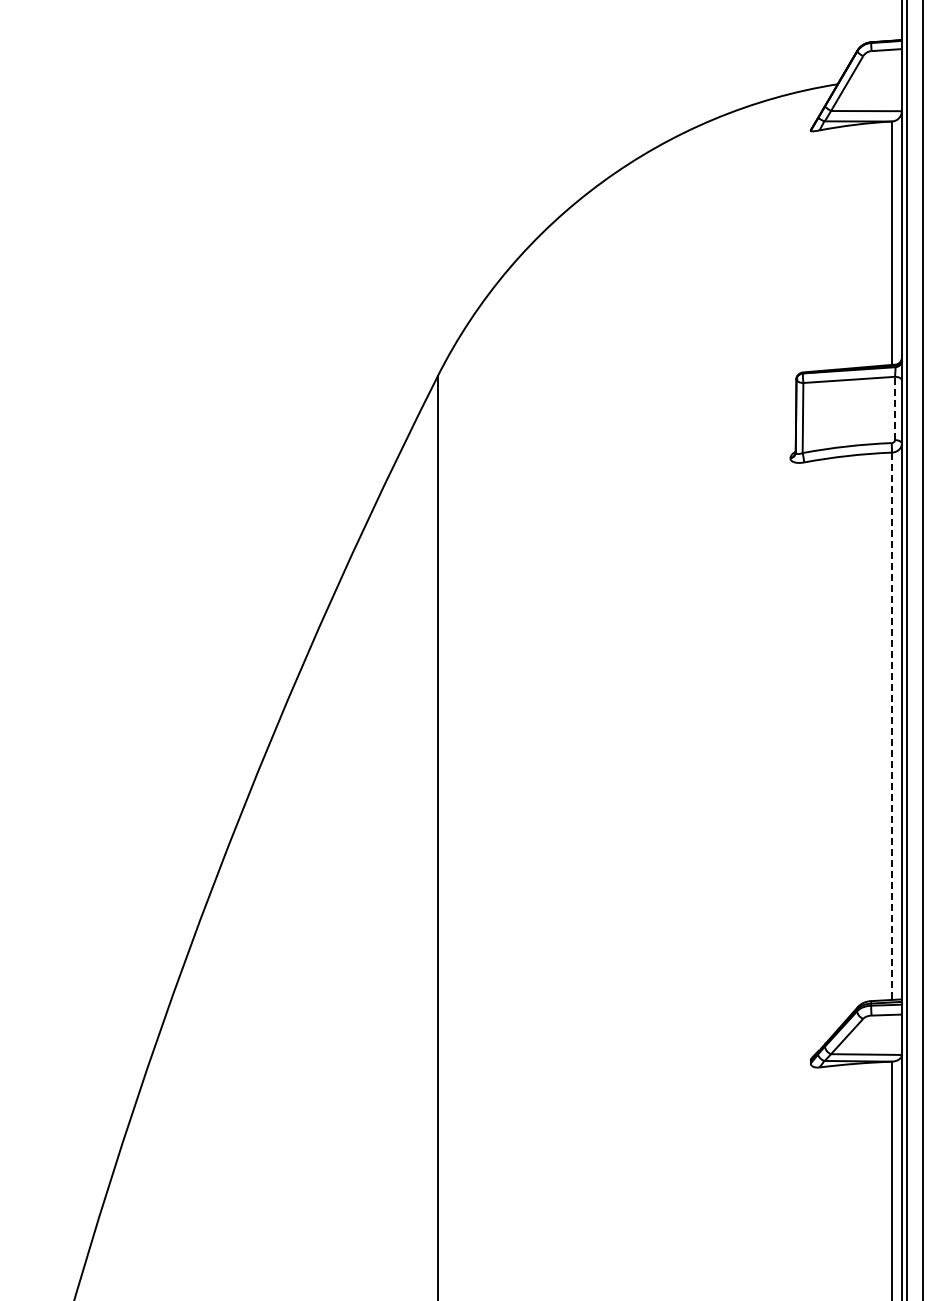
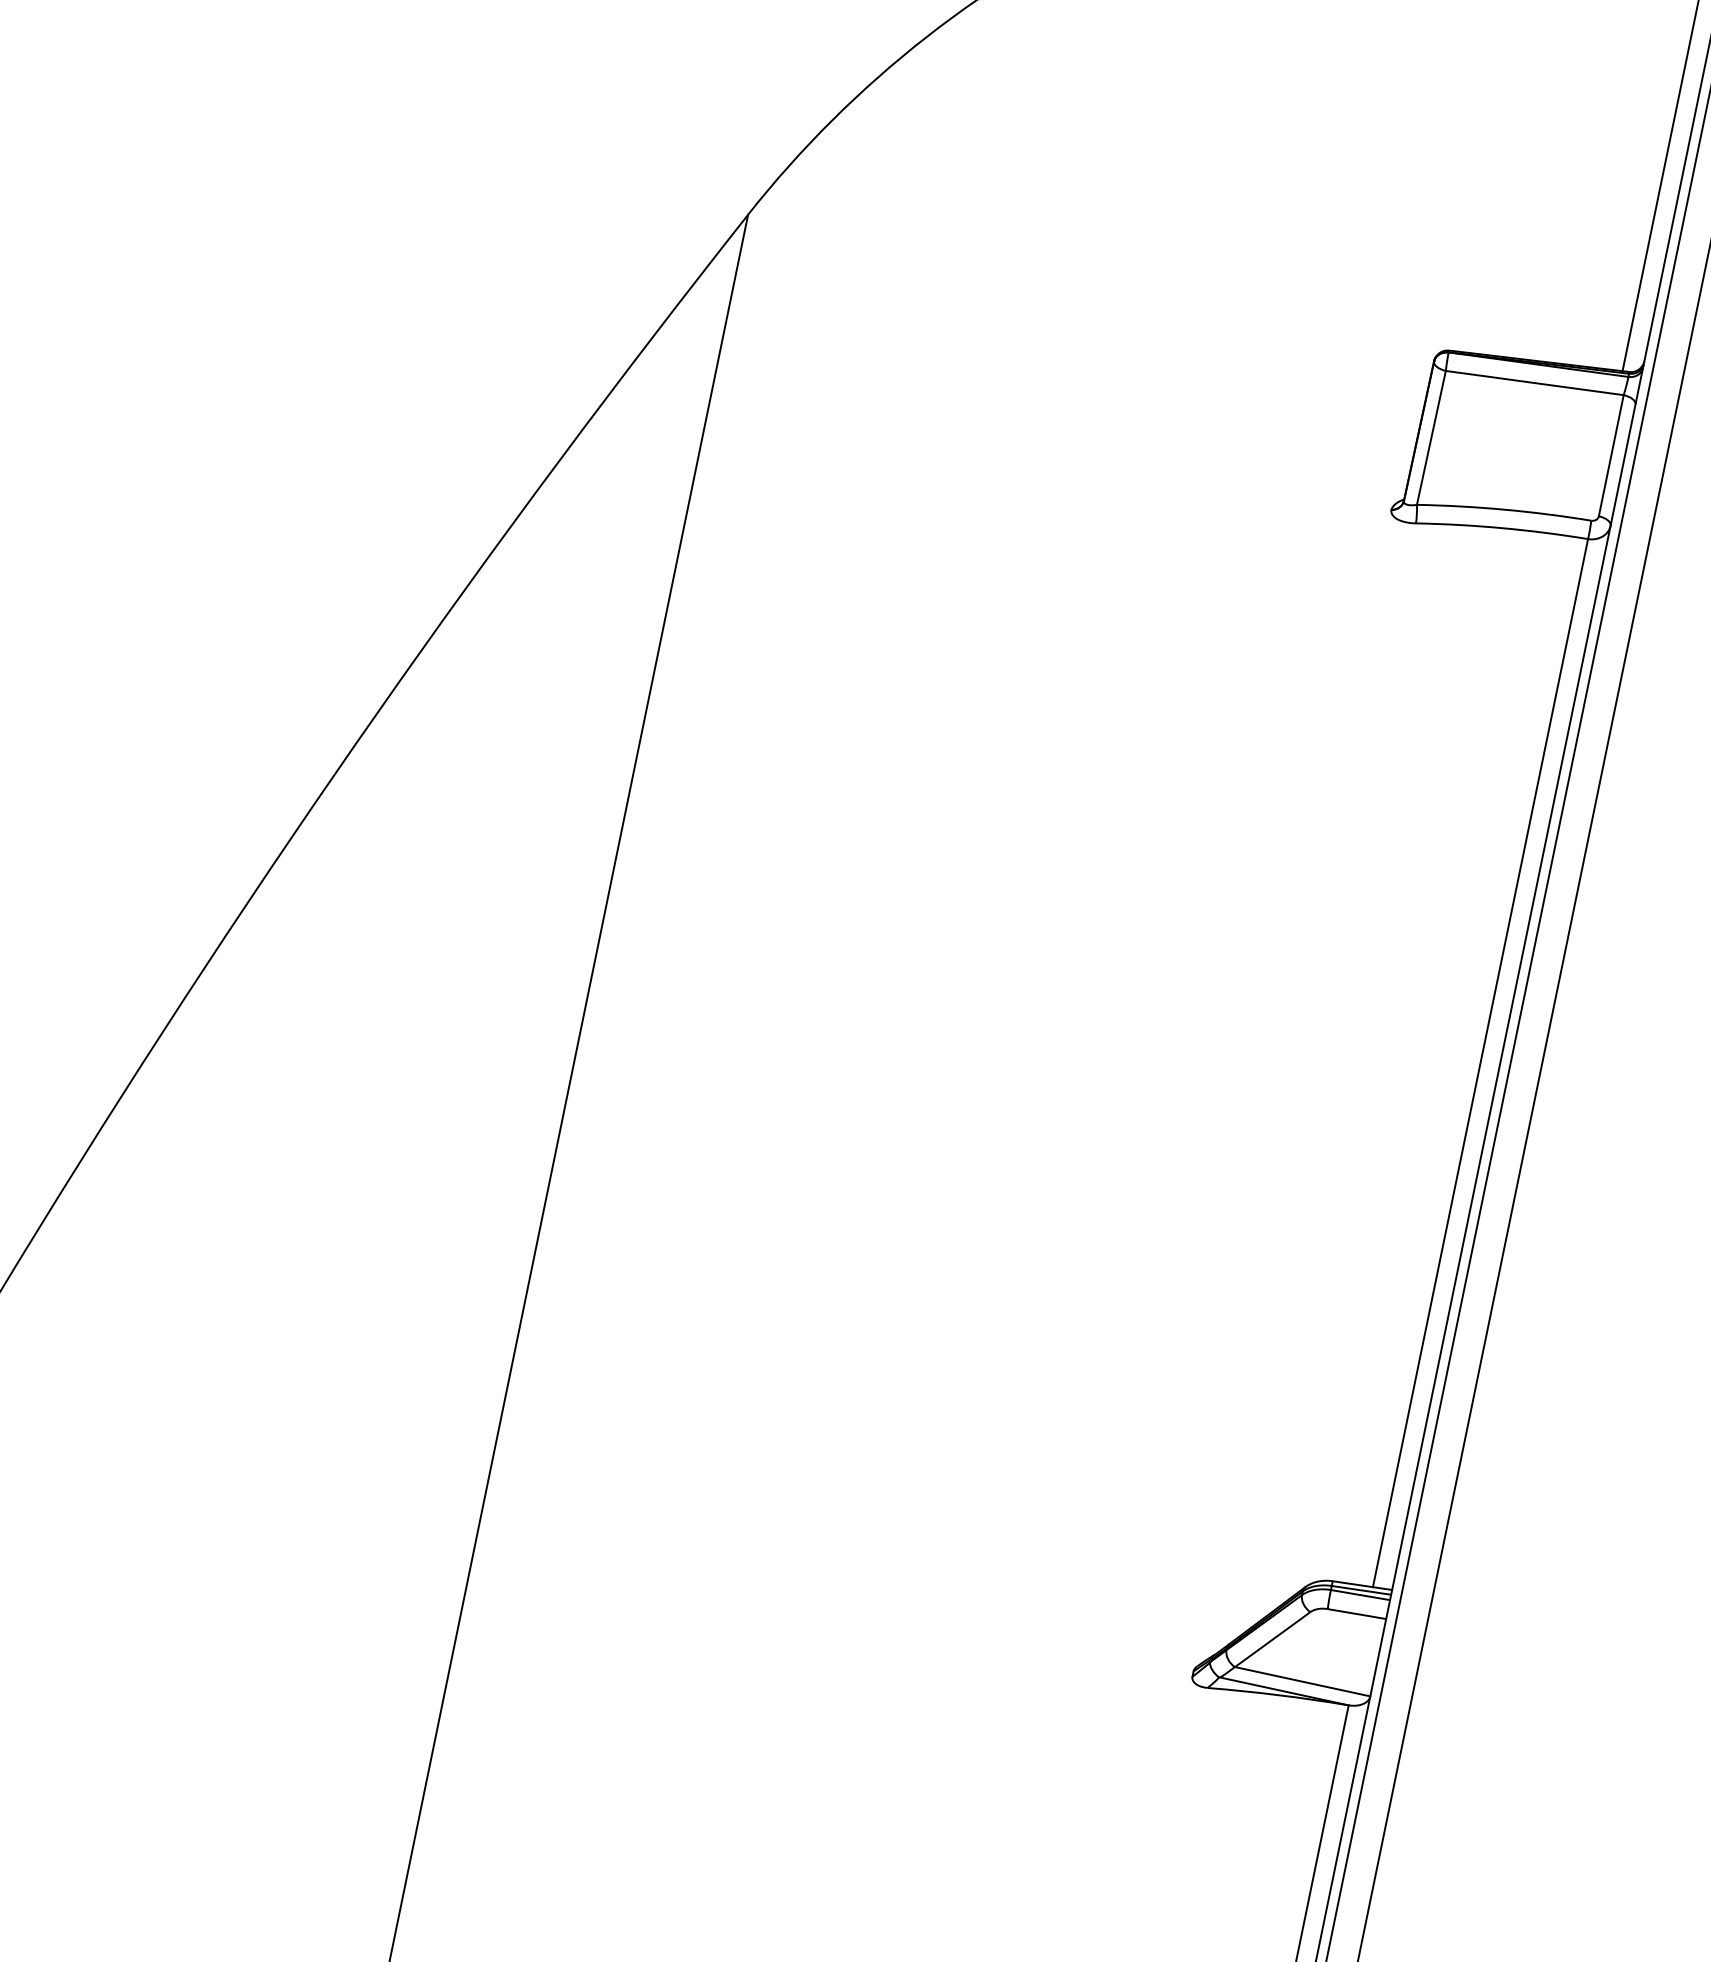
line: (895, 408) -> (1612, 455), dashed -> solid
line: (891, 726) -> (1479, 1063), dashed -> solid

